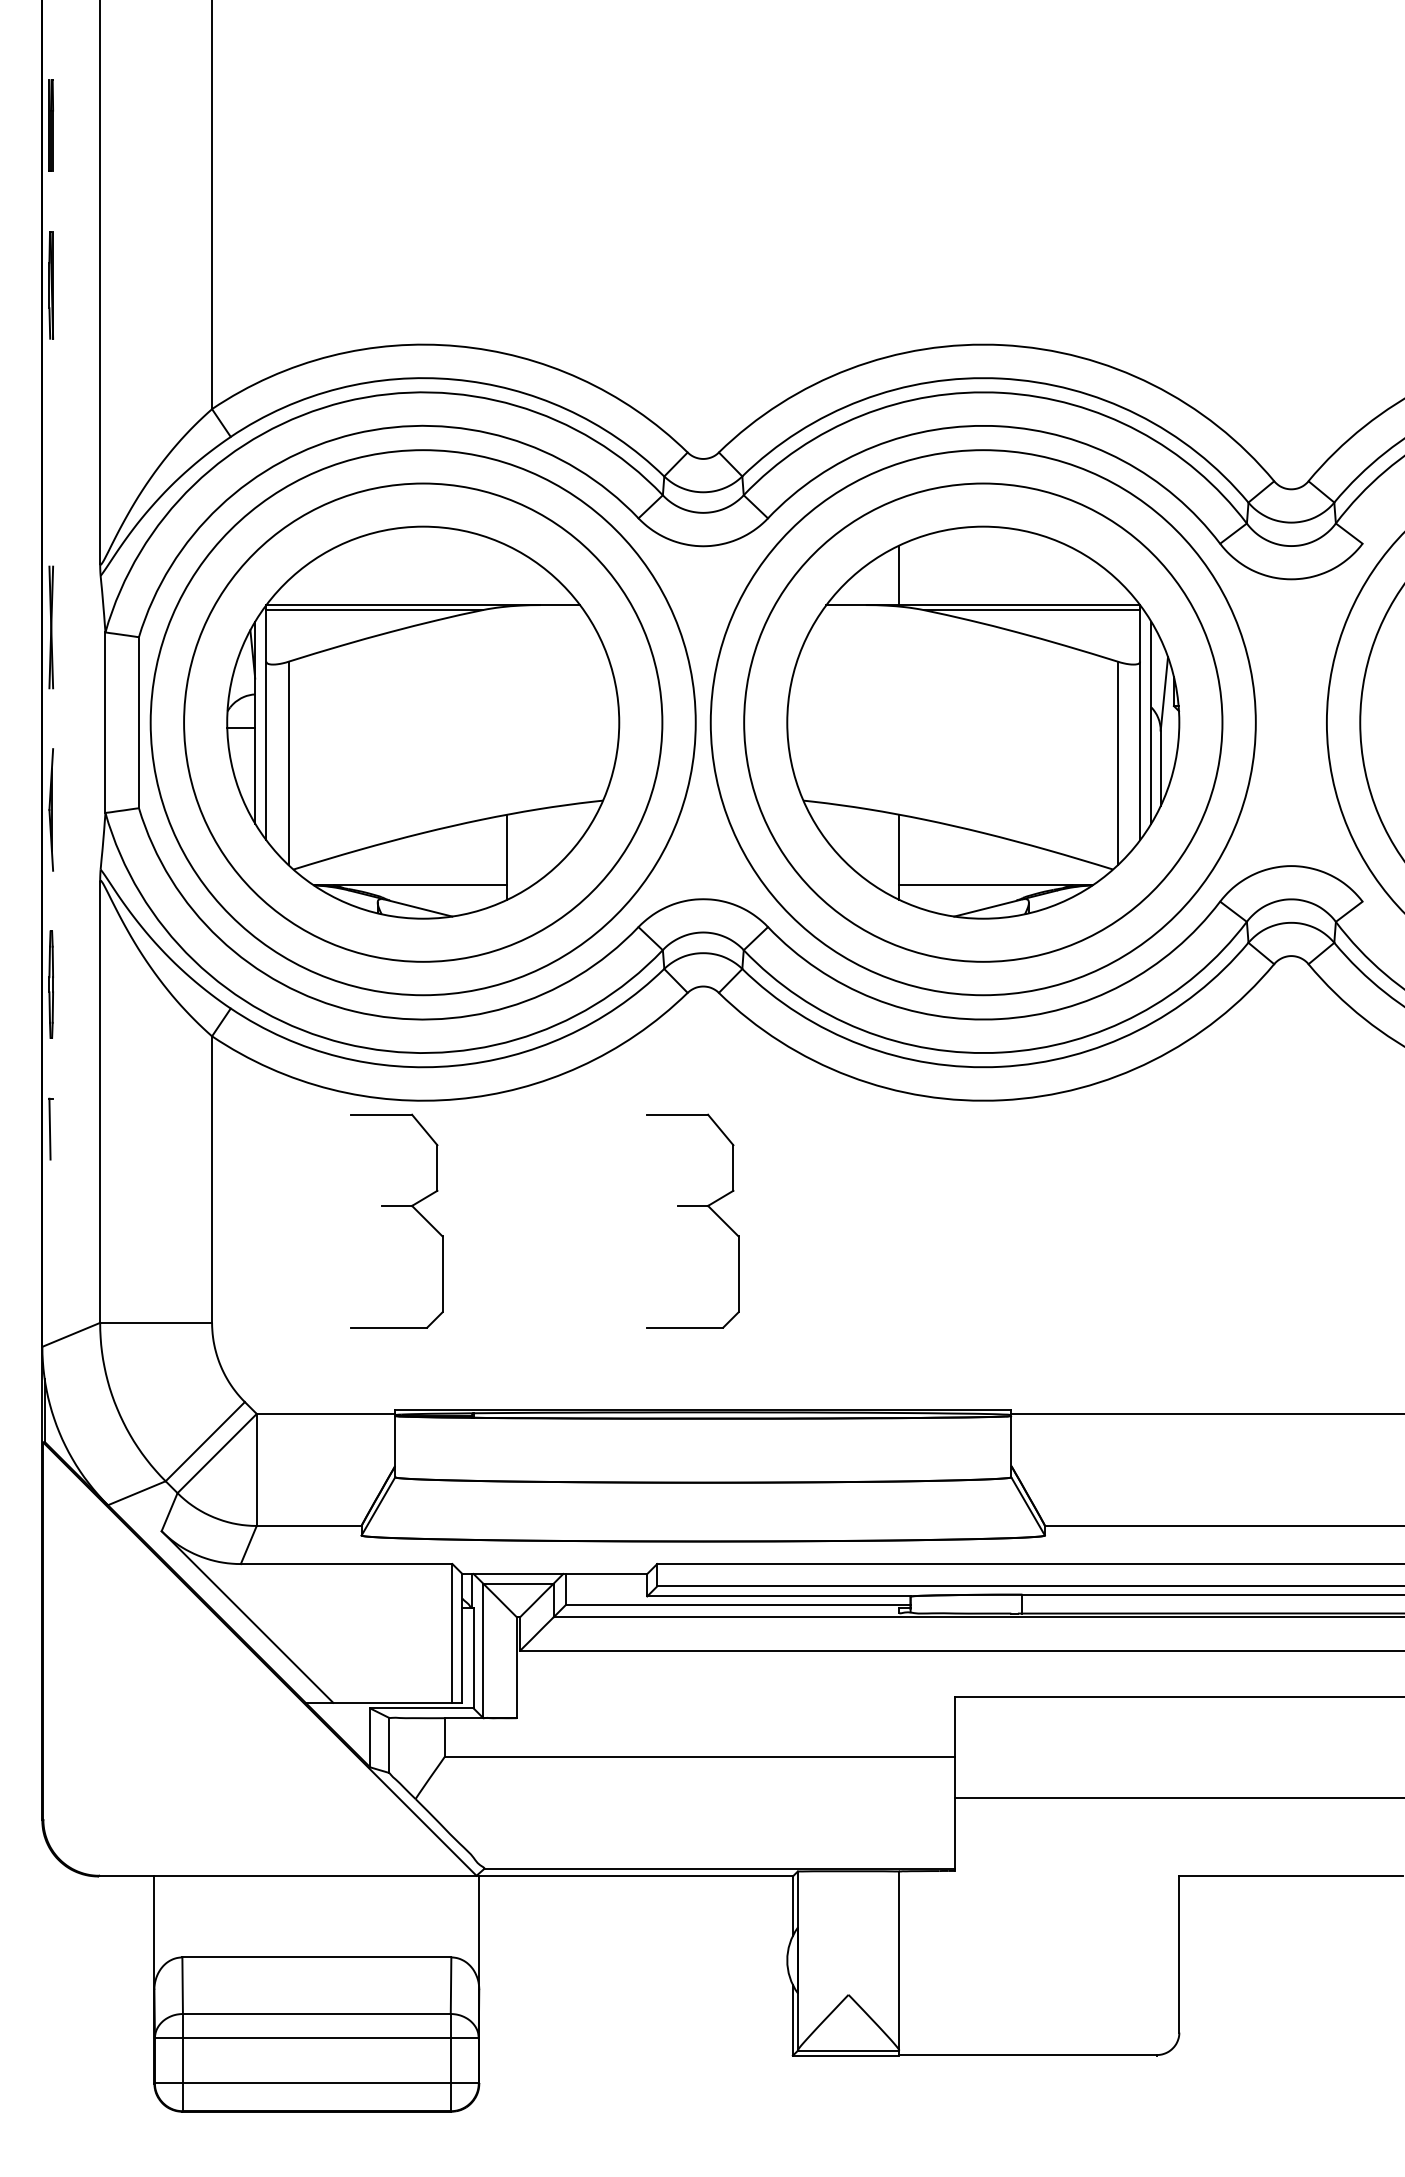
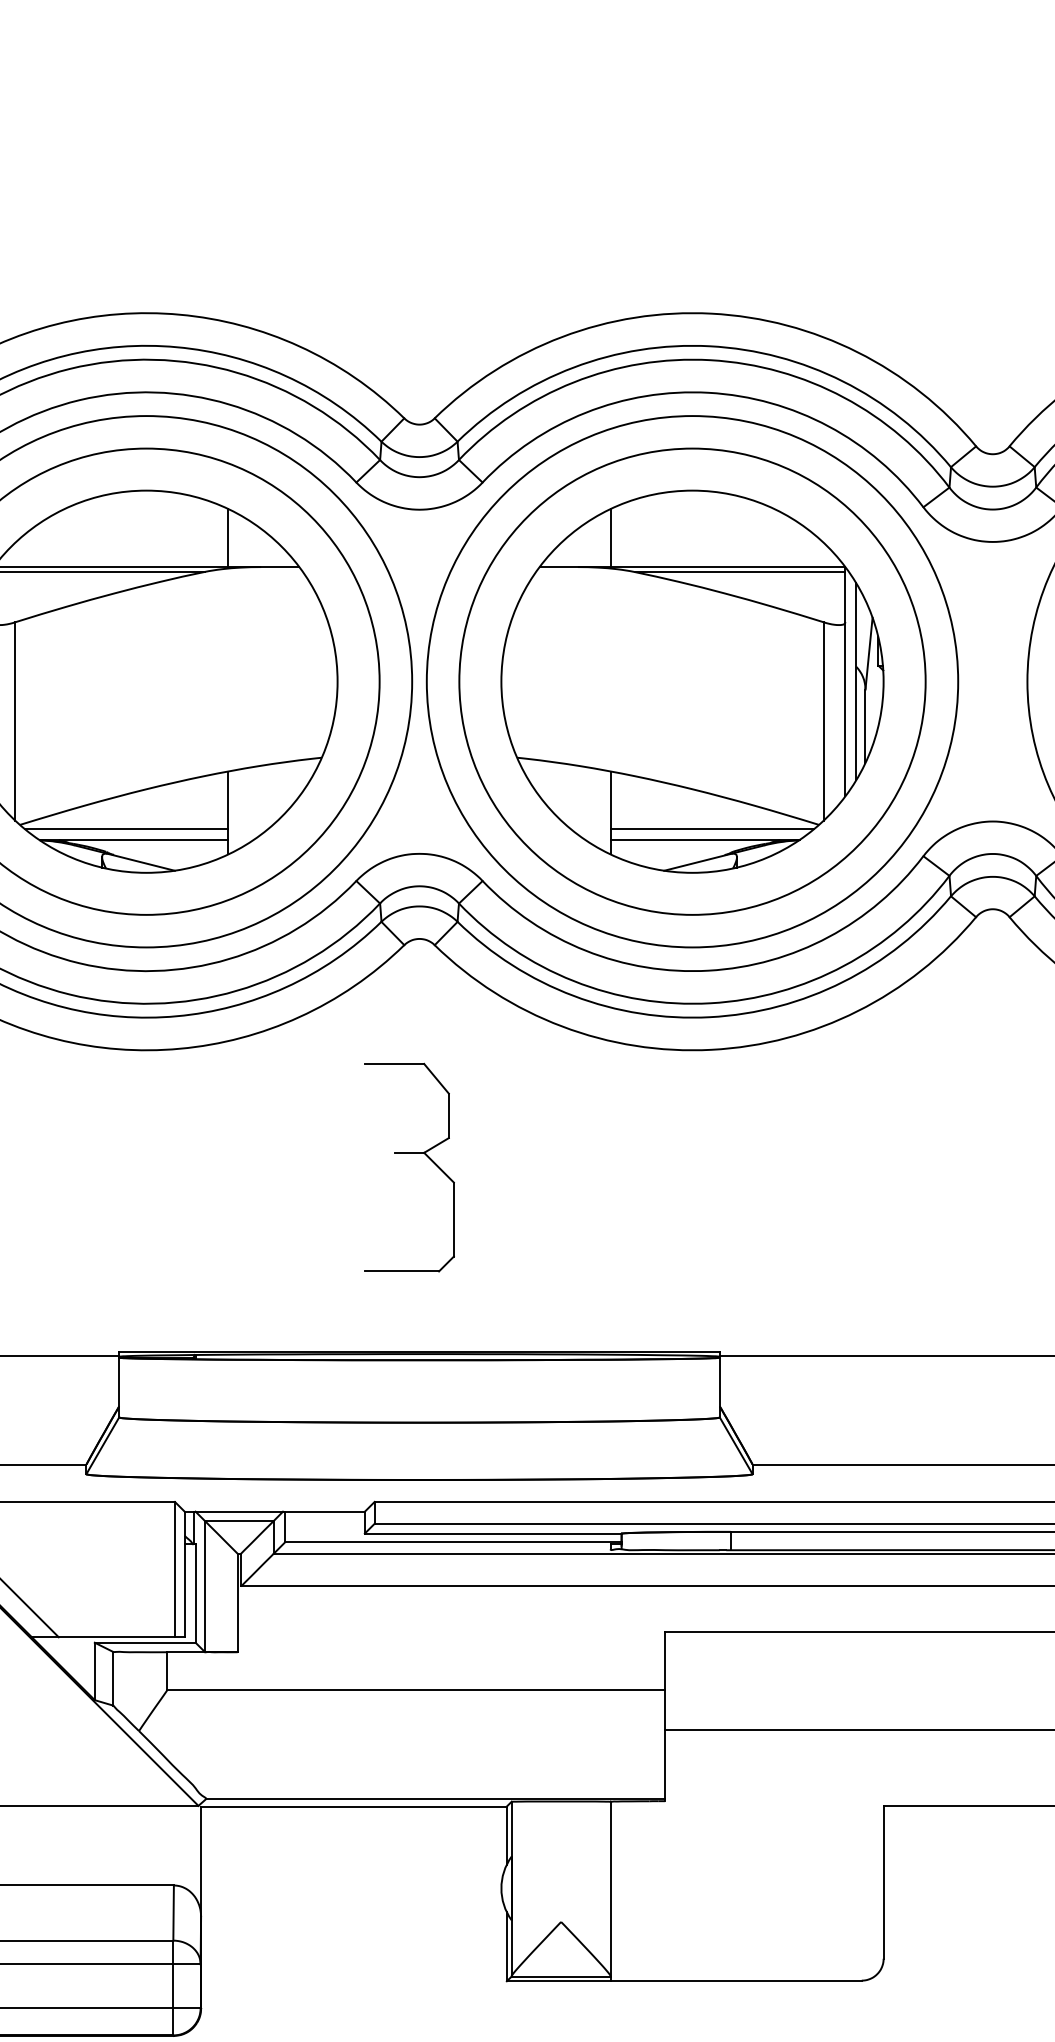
line: (507, 575) -> (228, 538), added
line: (402, 873) -> (126, 828), added
line: (1003, 873) -> (712, 828), added
part: (396, 1206) -> (120, 1153), removed

